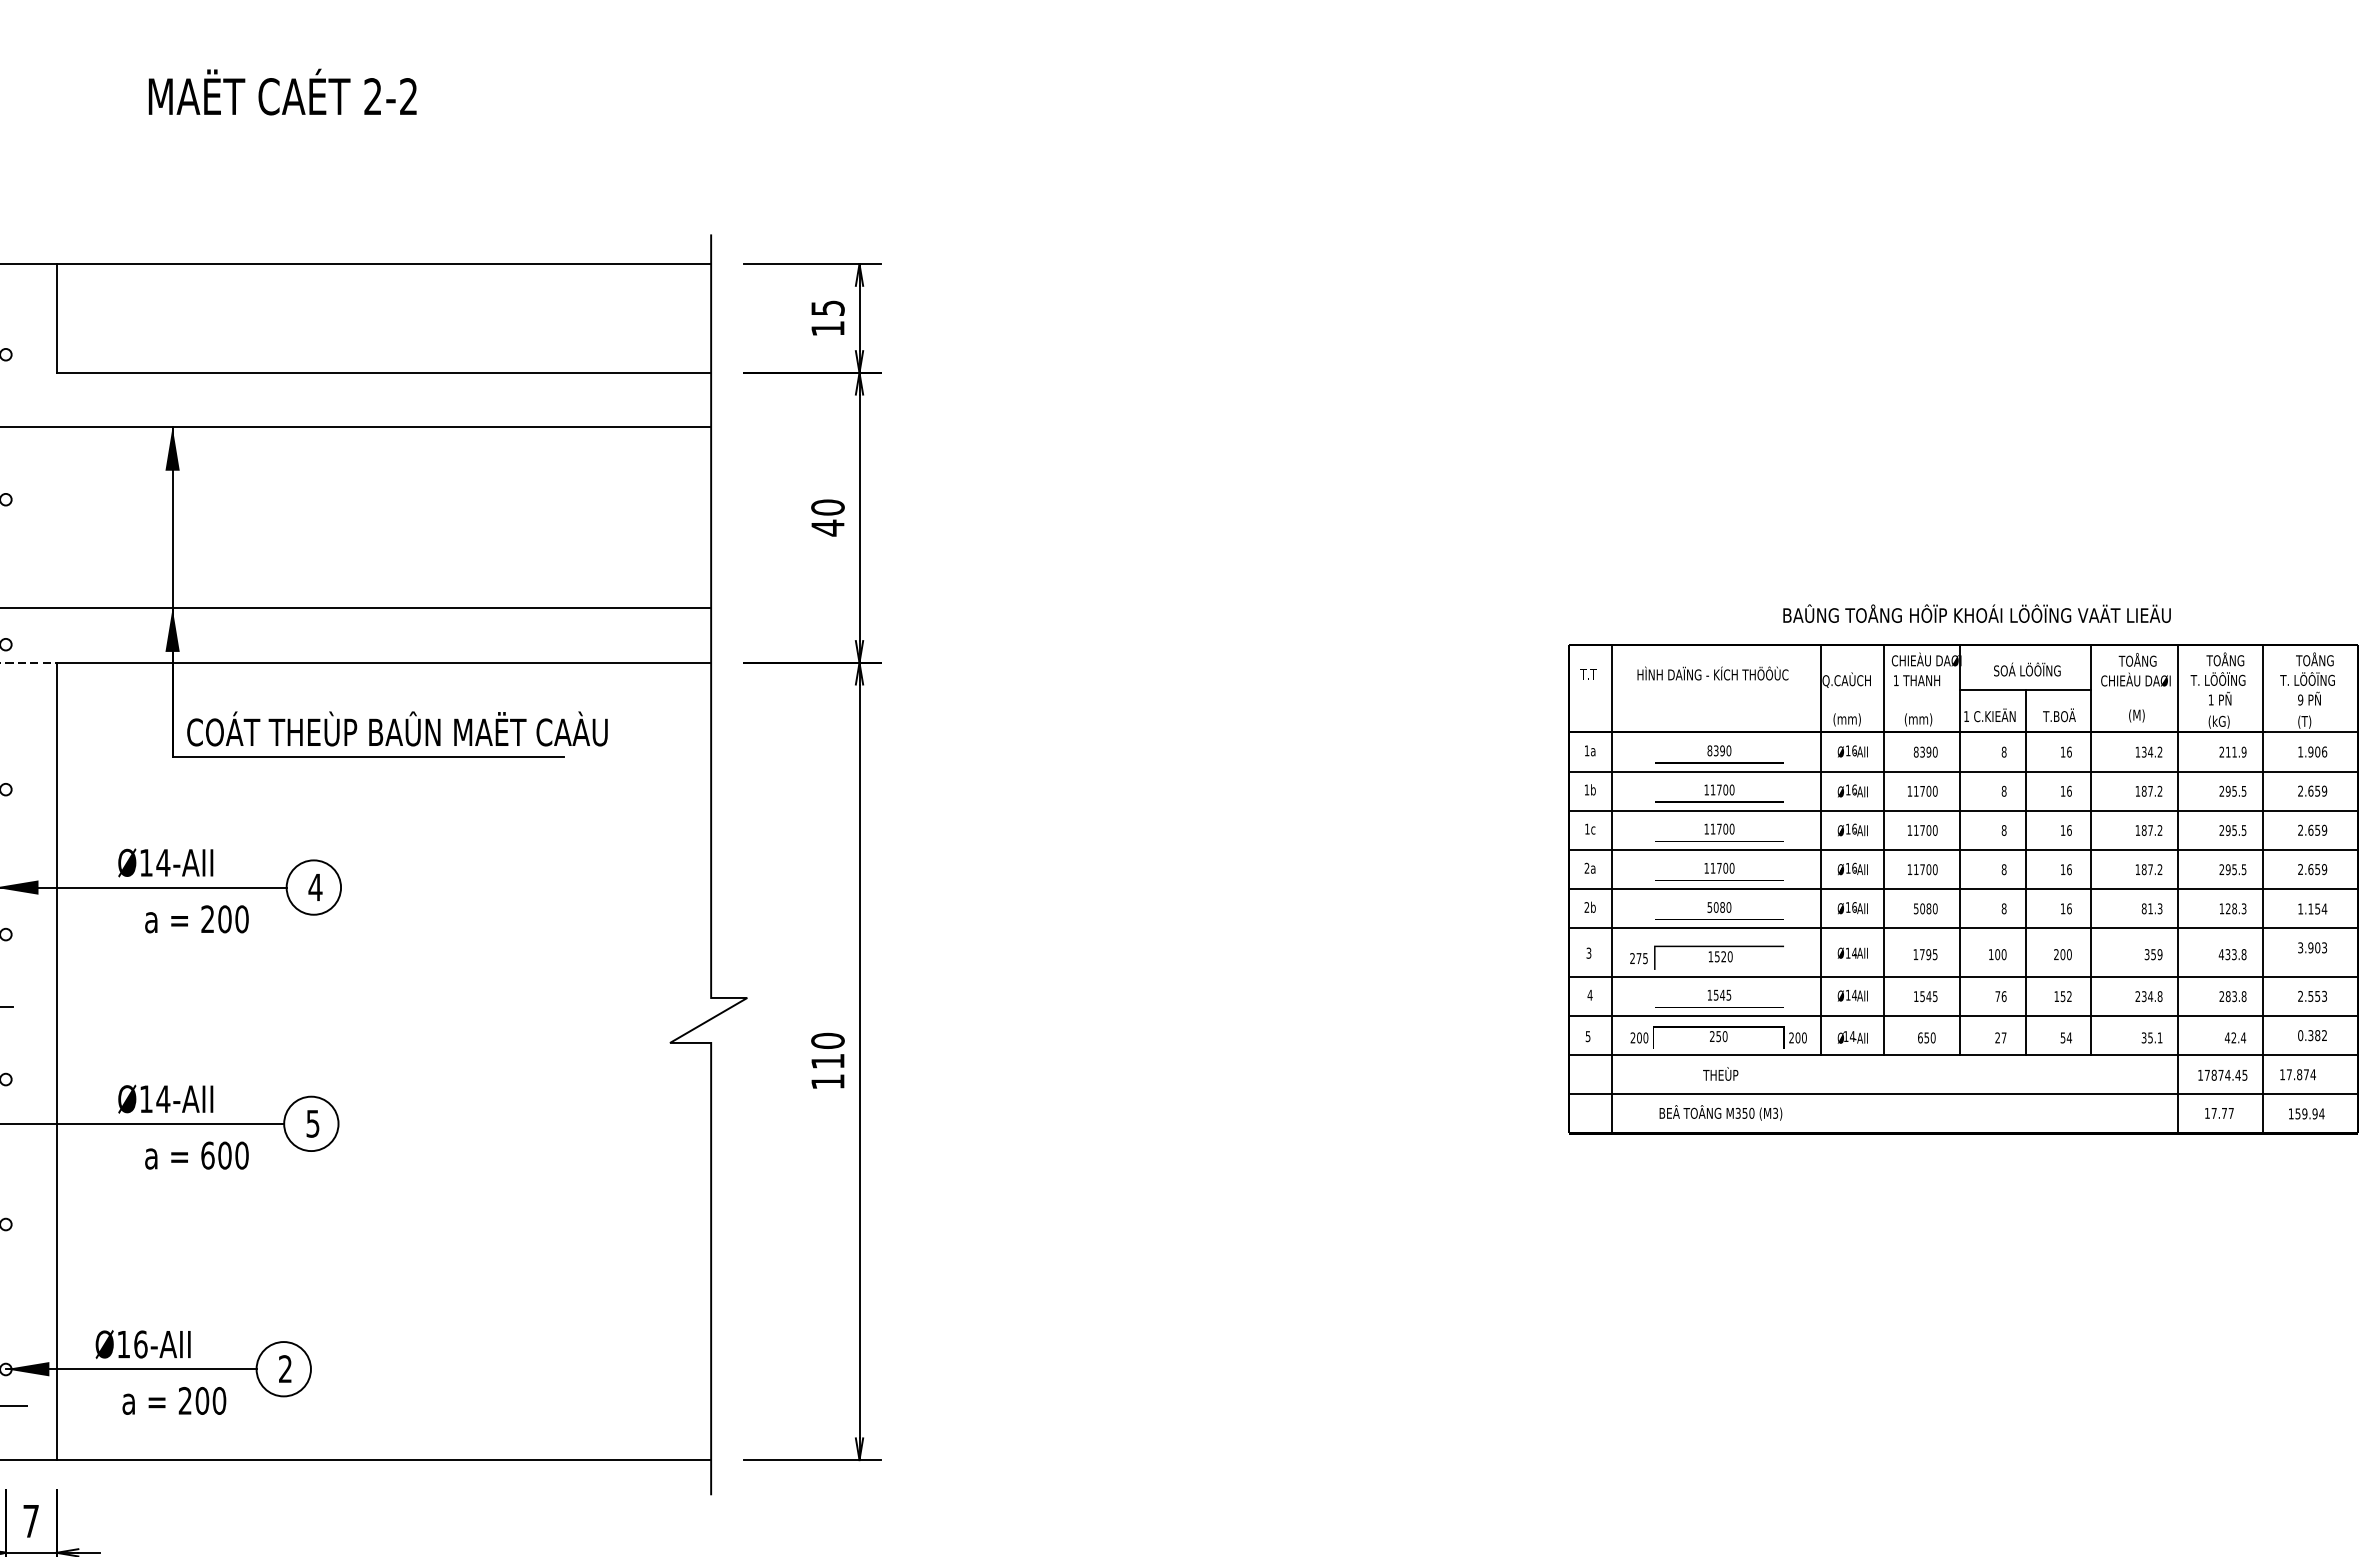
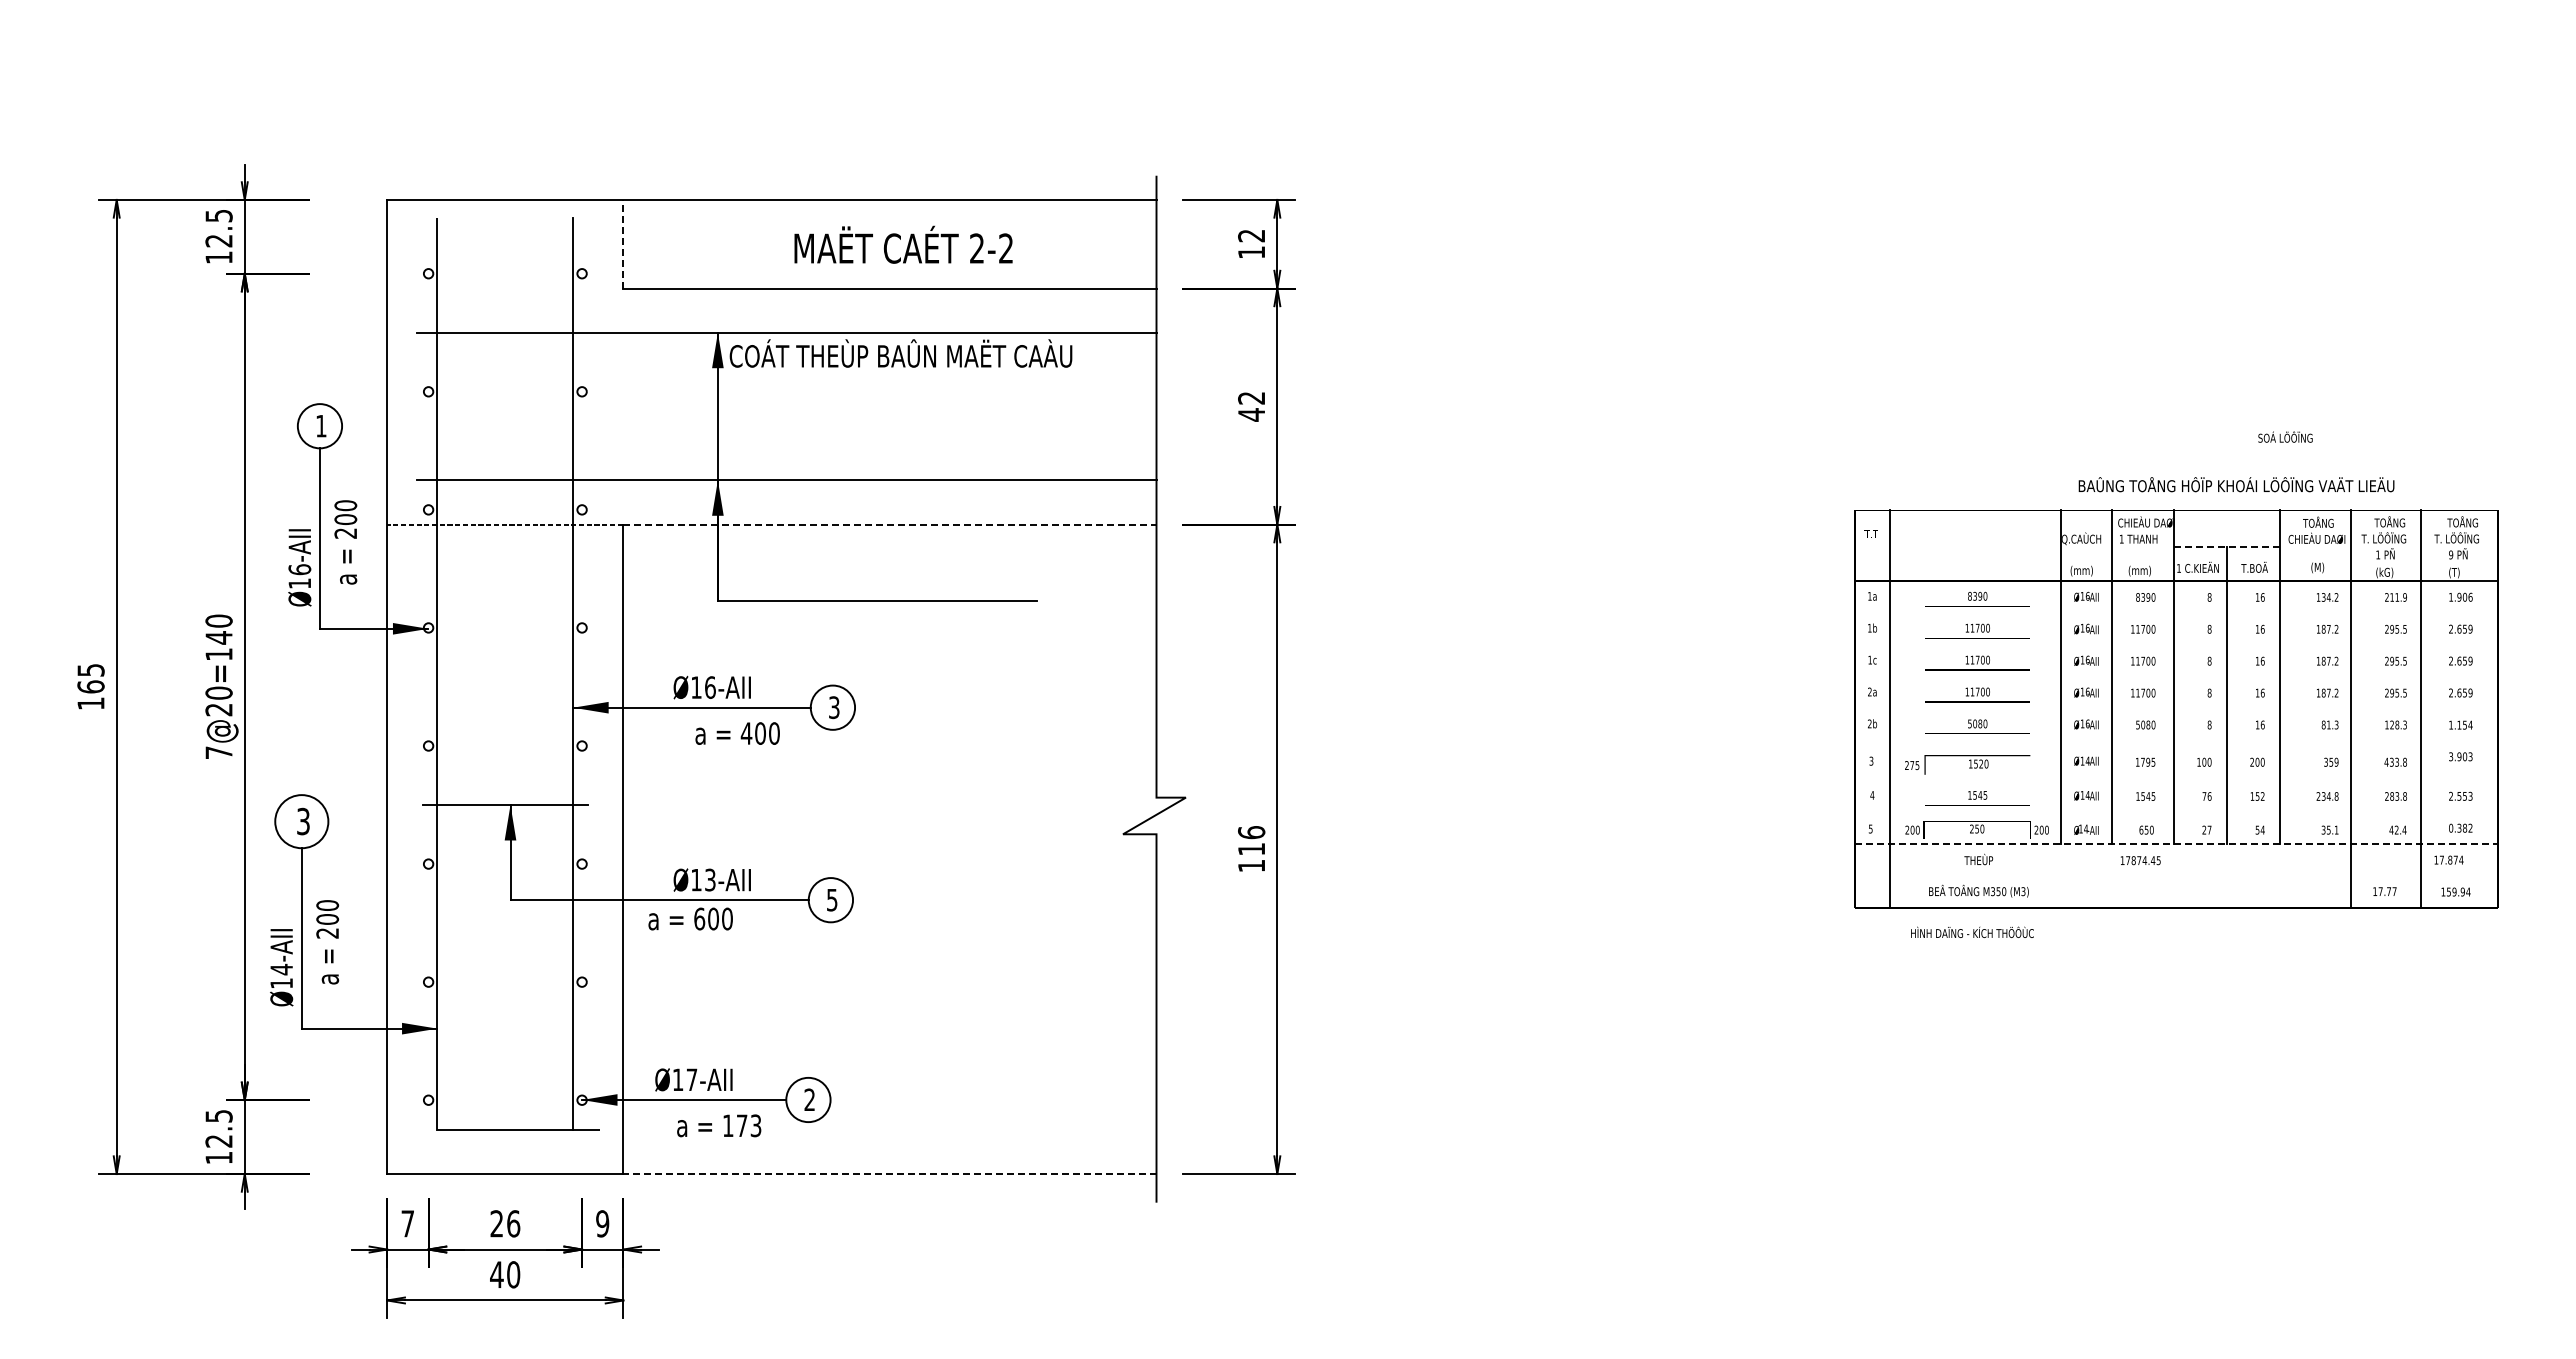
text: (282, 91) -> (903, 244), moved
text: (827, 307) -> (1251, 235), 15 -> 12
line: (56, 317) -> (623, 243), solid -> dashed
text: (827, 506) -> (1251, 397), 40 -> 42
text: (1976, 613) -> (2236, 484), moved
line: (383, 662) -> (889, 524), solid -> dashed
text: (2027, 668) -> (2285, 436), moved
text: (1713, 672) -> (1972, 931), moved
line: (2026, 689) -> (2227, 546), solid -> dashed
text: (396, 728) -> (900, 353), moved
line: (1962, 771) -> (2175, 613), removed
line: (1962, 811) -> (2175, 645), removed
line: (1962, 850) -> (2175, 677), removed
text: (163, 862) -> (710, 687), Ø14-AII -> Ø16-AII
text: (314, 887) -> (833, 707), 4 -> 3
line: (1962, 888) -> (2175, 708), removed
text: (207, 919) -> (746, 733), 200 -> 400
line: (1962, 927) -> (2175, 740), removed
line: (1962, 976) -> (2175, 780), removed
line: (1962, 1016) -> (2175, 812), removed
text: (827, 1040) -> (1251, 832), 110 -> 116
line: (1963, 1055) -> (2176, 844), solid -> dashed
text: (2222, 1075) -> (2140, 860), moved
line: (1962, 1094) -> (2175, 876), removed
text: (163, 1098) -> (710, 879), Ø14-AII -> Ø13-AII
text: (196, 1154) -> (690, 918), moved
text: (140, 1344) -> (691, 1079), Ø16-AII -> Ø17-AII
text: (202, 1400) -> (742, 1125), 200 -> 173
line: (383, 1460) -> (889, 1174), solid -> dashed
text: (30, 1520) -> (602, 1223), 7 -> 9

